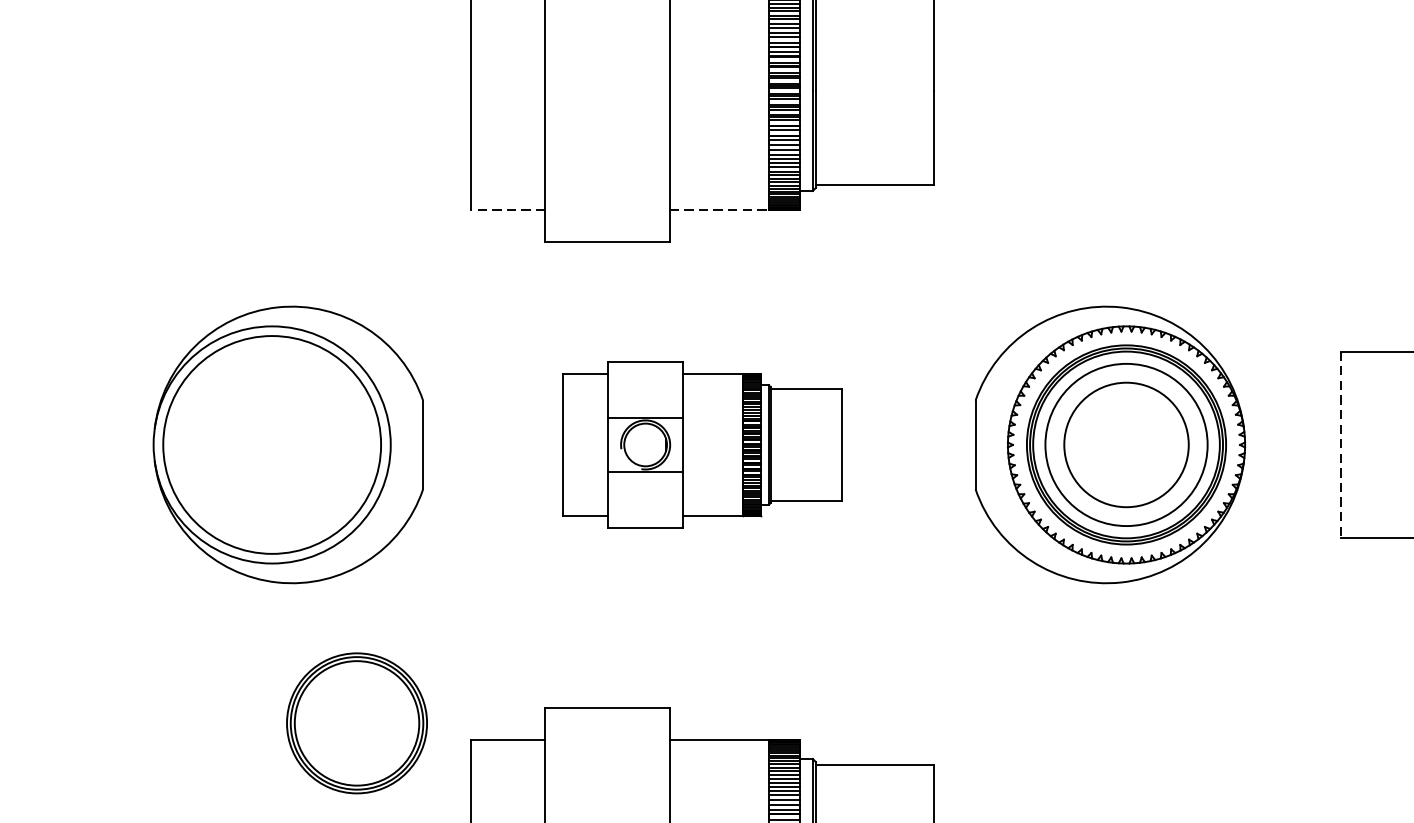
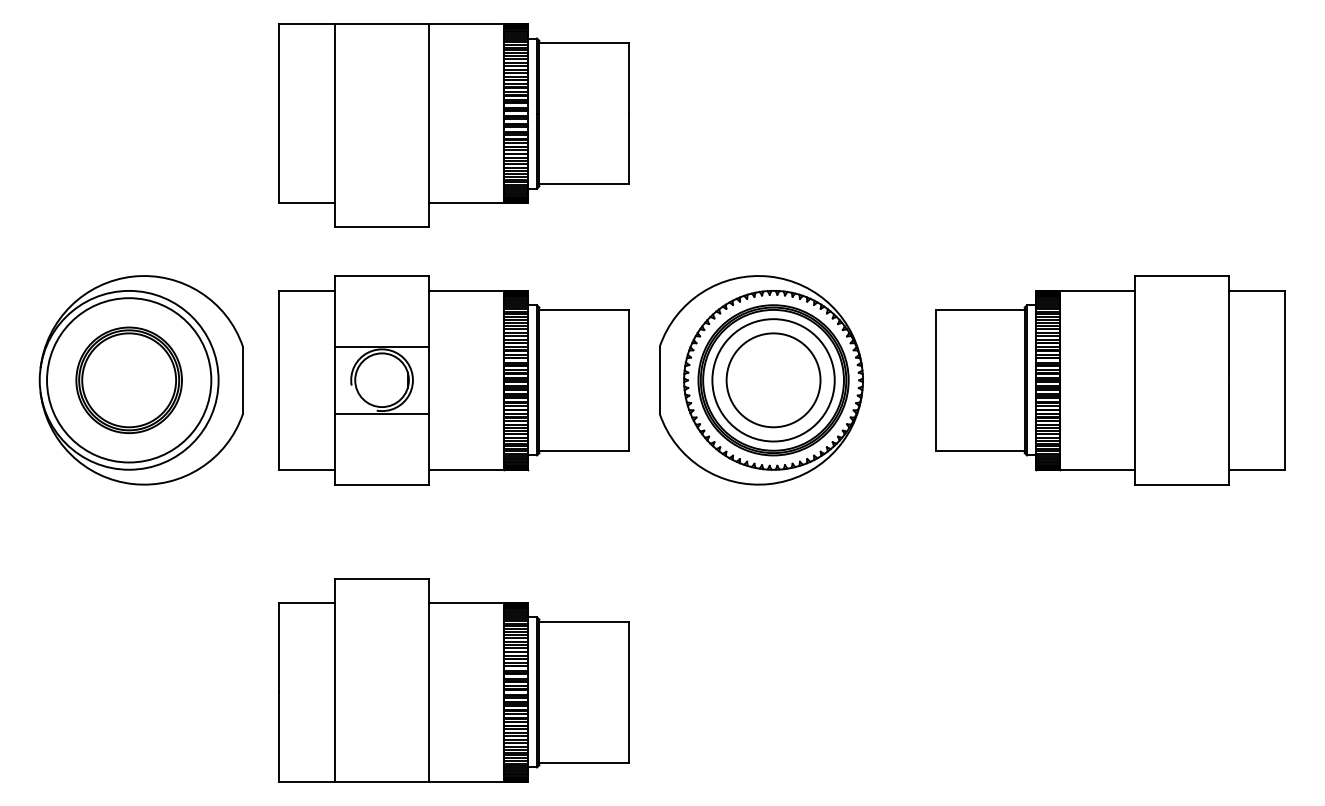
line: (507, 210) -> (306, 203), dashed -> solid
line: (719, 210) -> (466, 203), dashed -> solid
part: (702, 445) -> (453, 380), size x1.67
line: (1341, 445) -> (935, 380), dashed -> solid
part: (356, 722) -> (128, 379), moved

